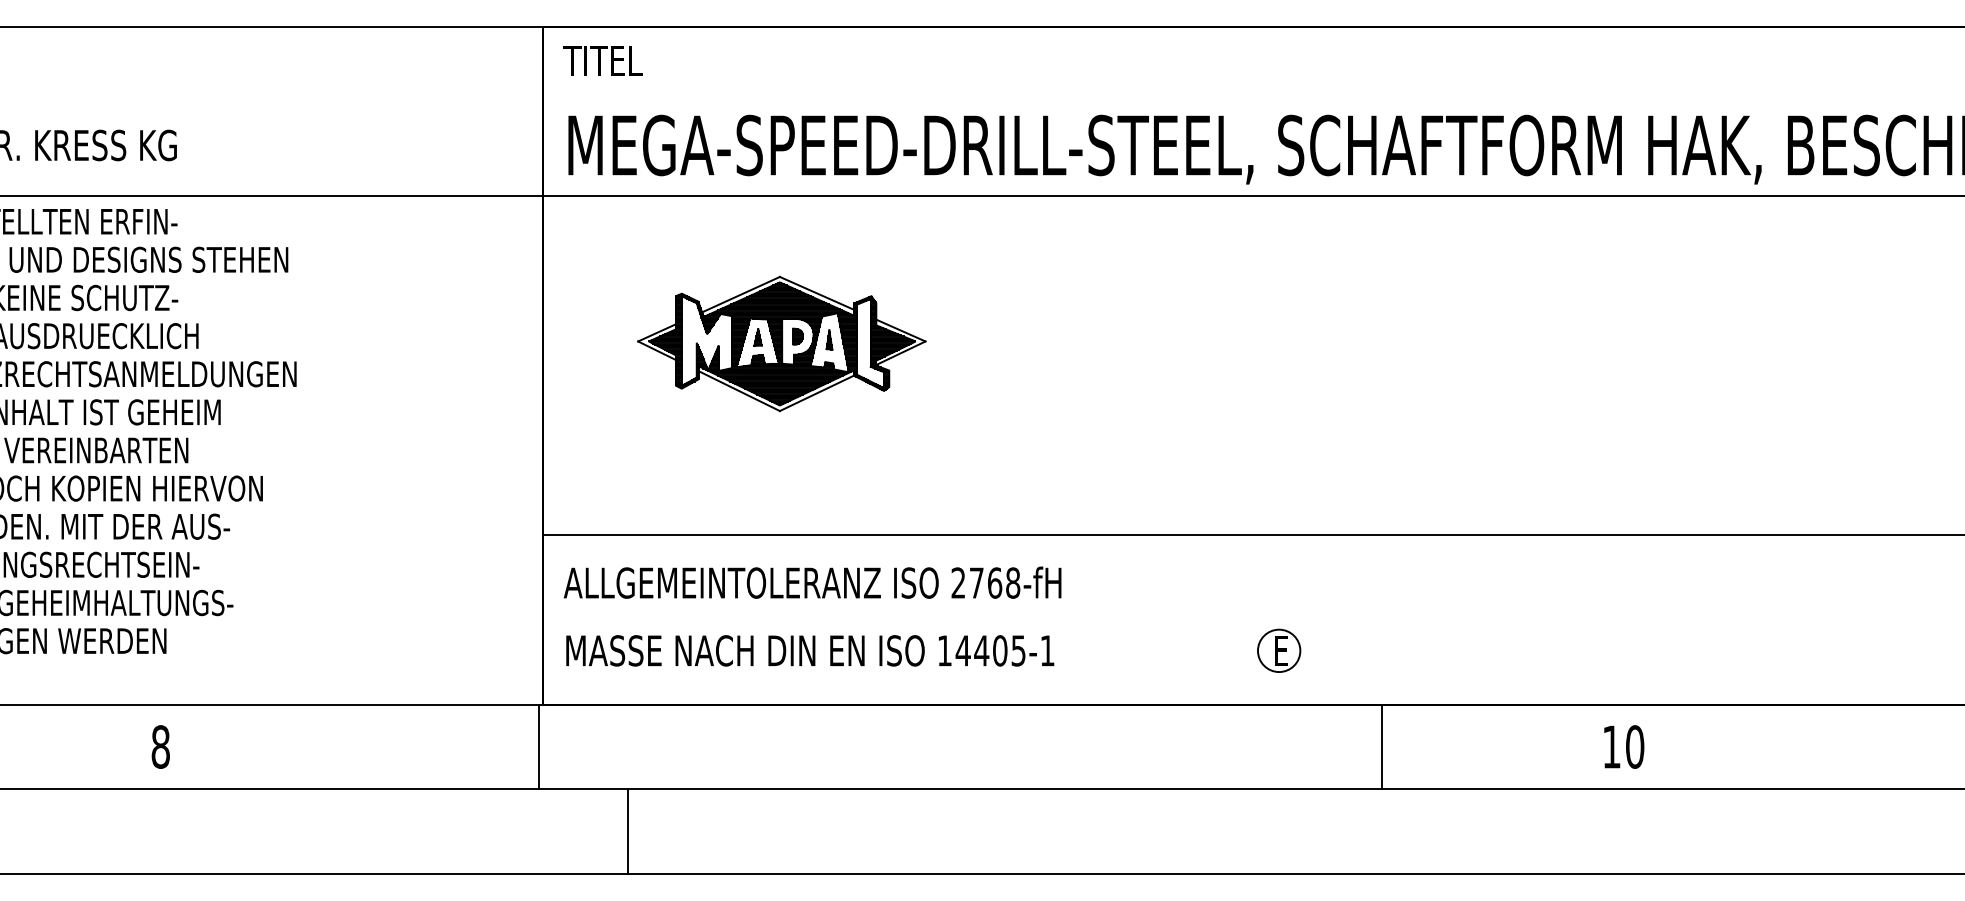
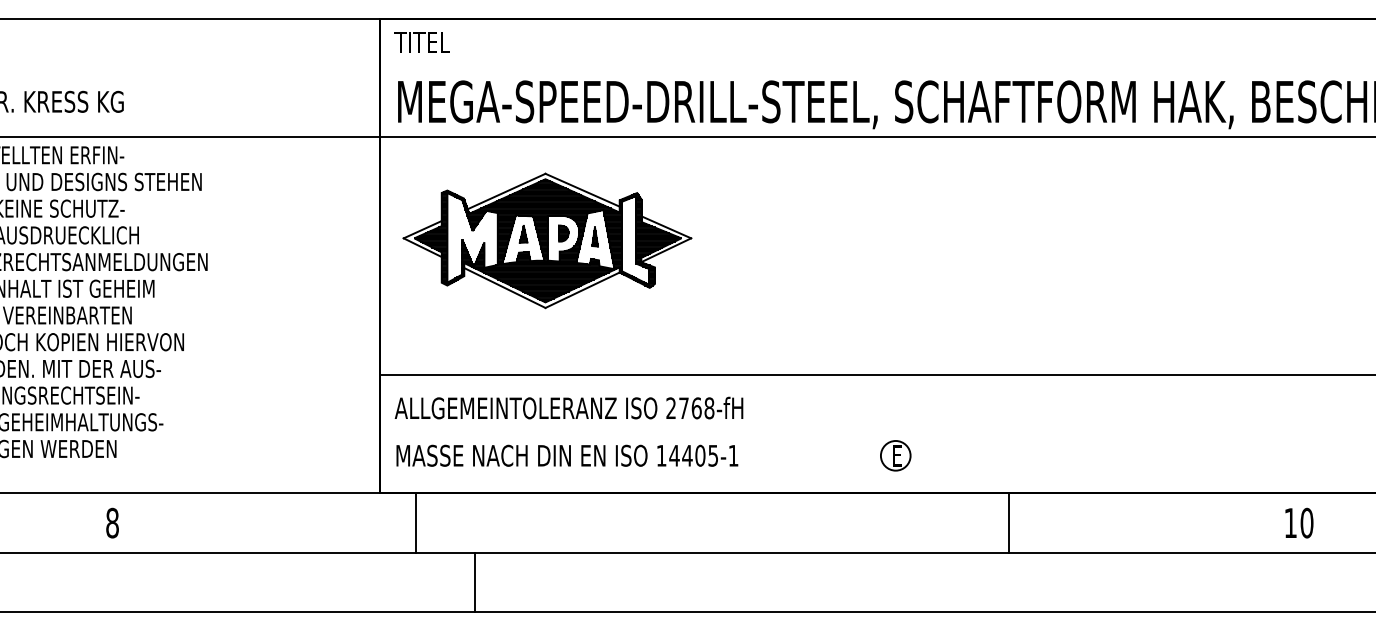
part: (781, 343) -> (547, 240), size x1.43
line: (539, 746) -> (415, 522), moved
line: (1381, 746) -> (1008, 522), moved
text: (1624, 746) -> (1299, 522), moved
line: (627, 831) -> (474, 582), moved

